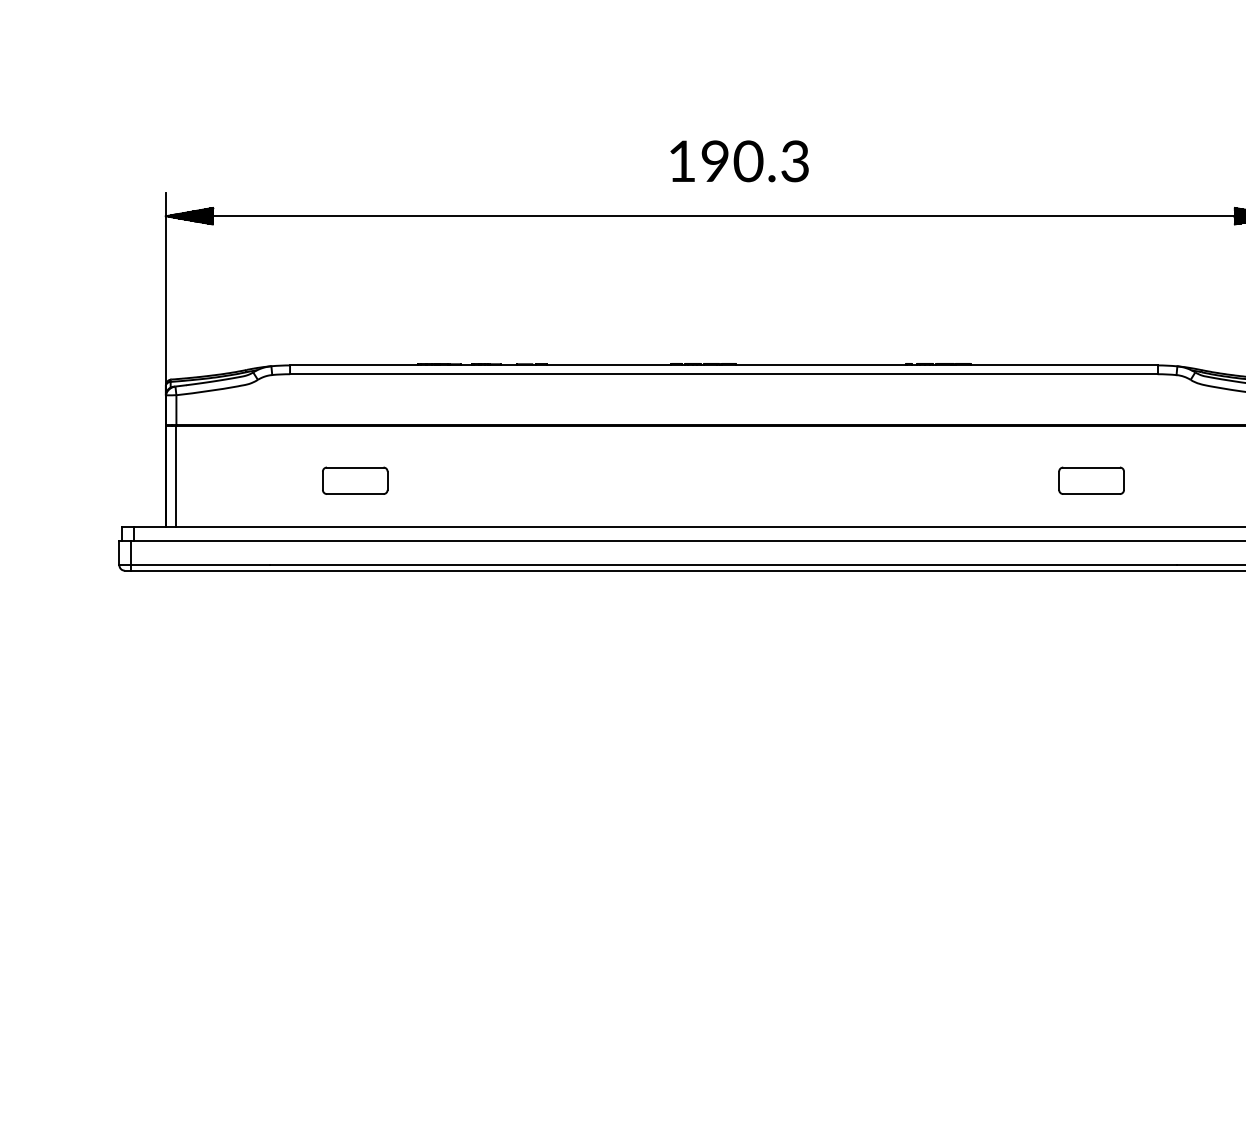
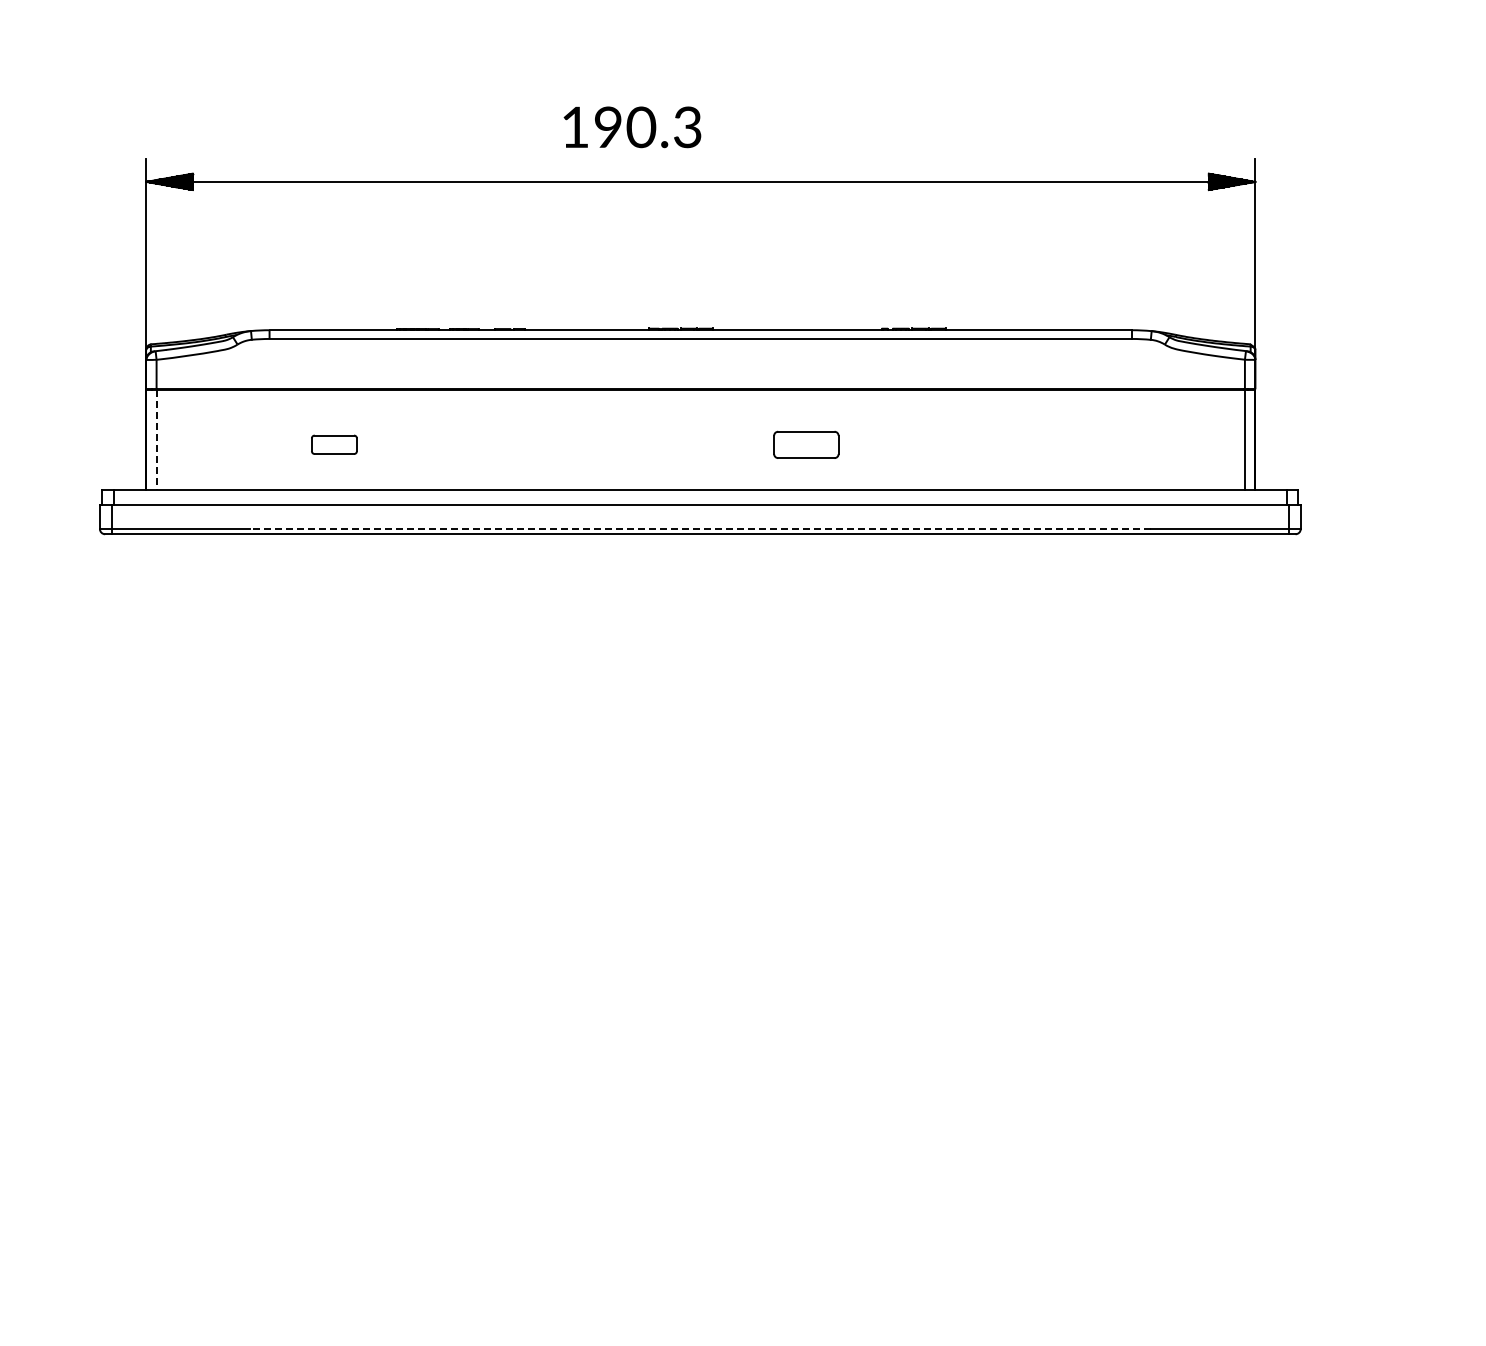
text: (739, 161) -> (632, 127), moved
line: (176, 476) -> (156, 440), solid -> dashed
part: (355, 480) -> (334, 444), size x0.7
part: (1091, 480) -> (806, 444), moved
line: (723, 565) -> (700, 529), solid -> dashed

